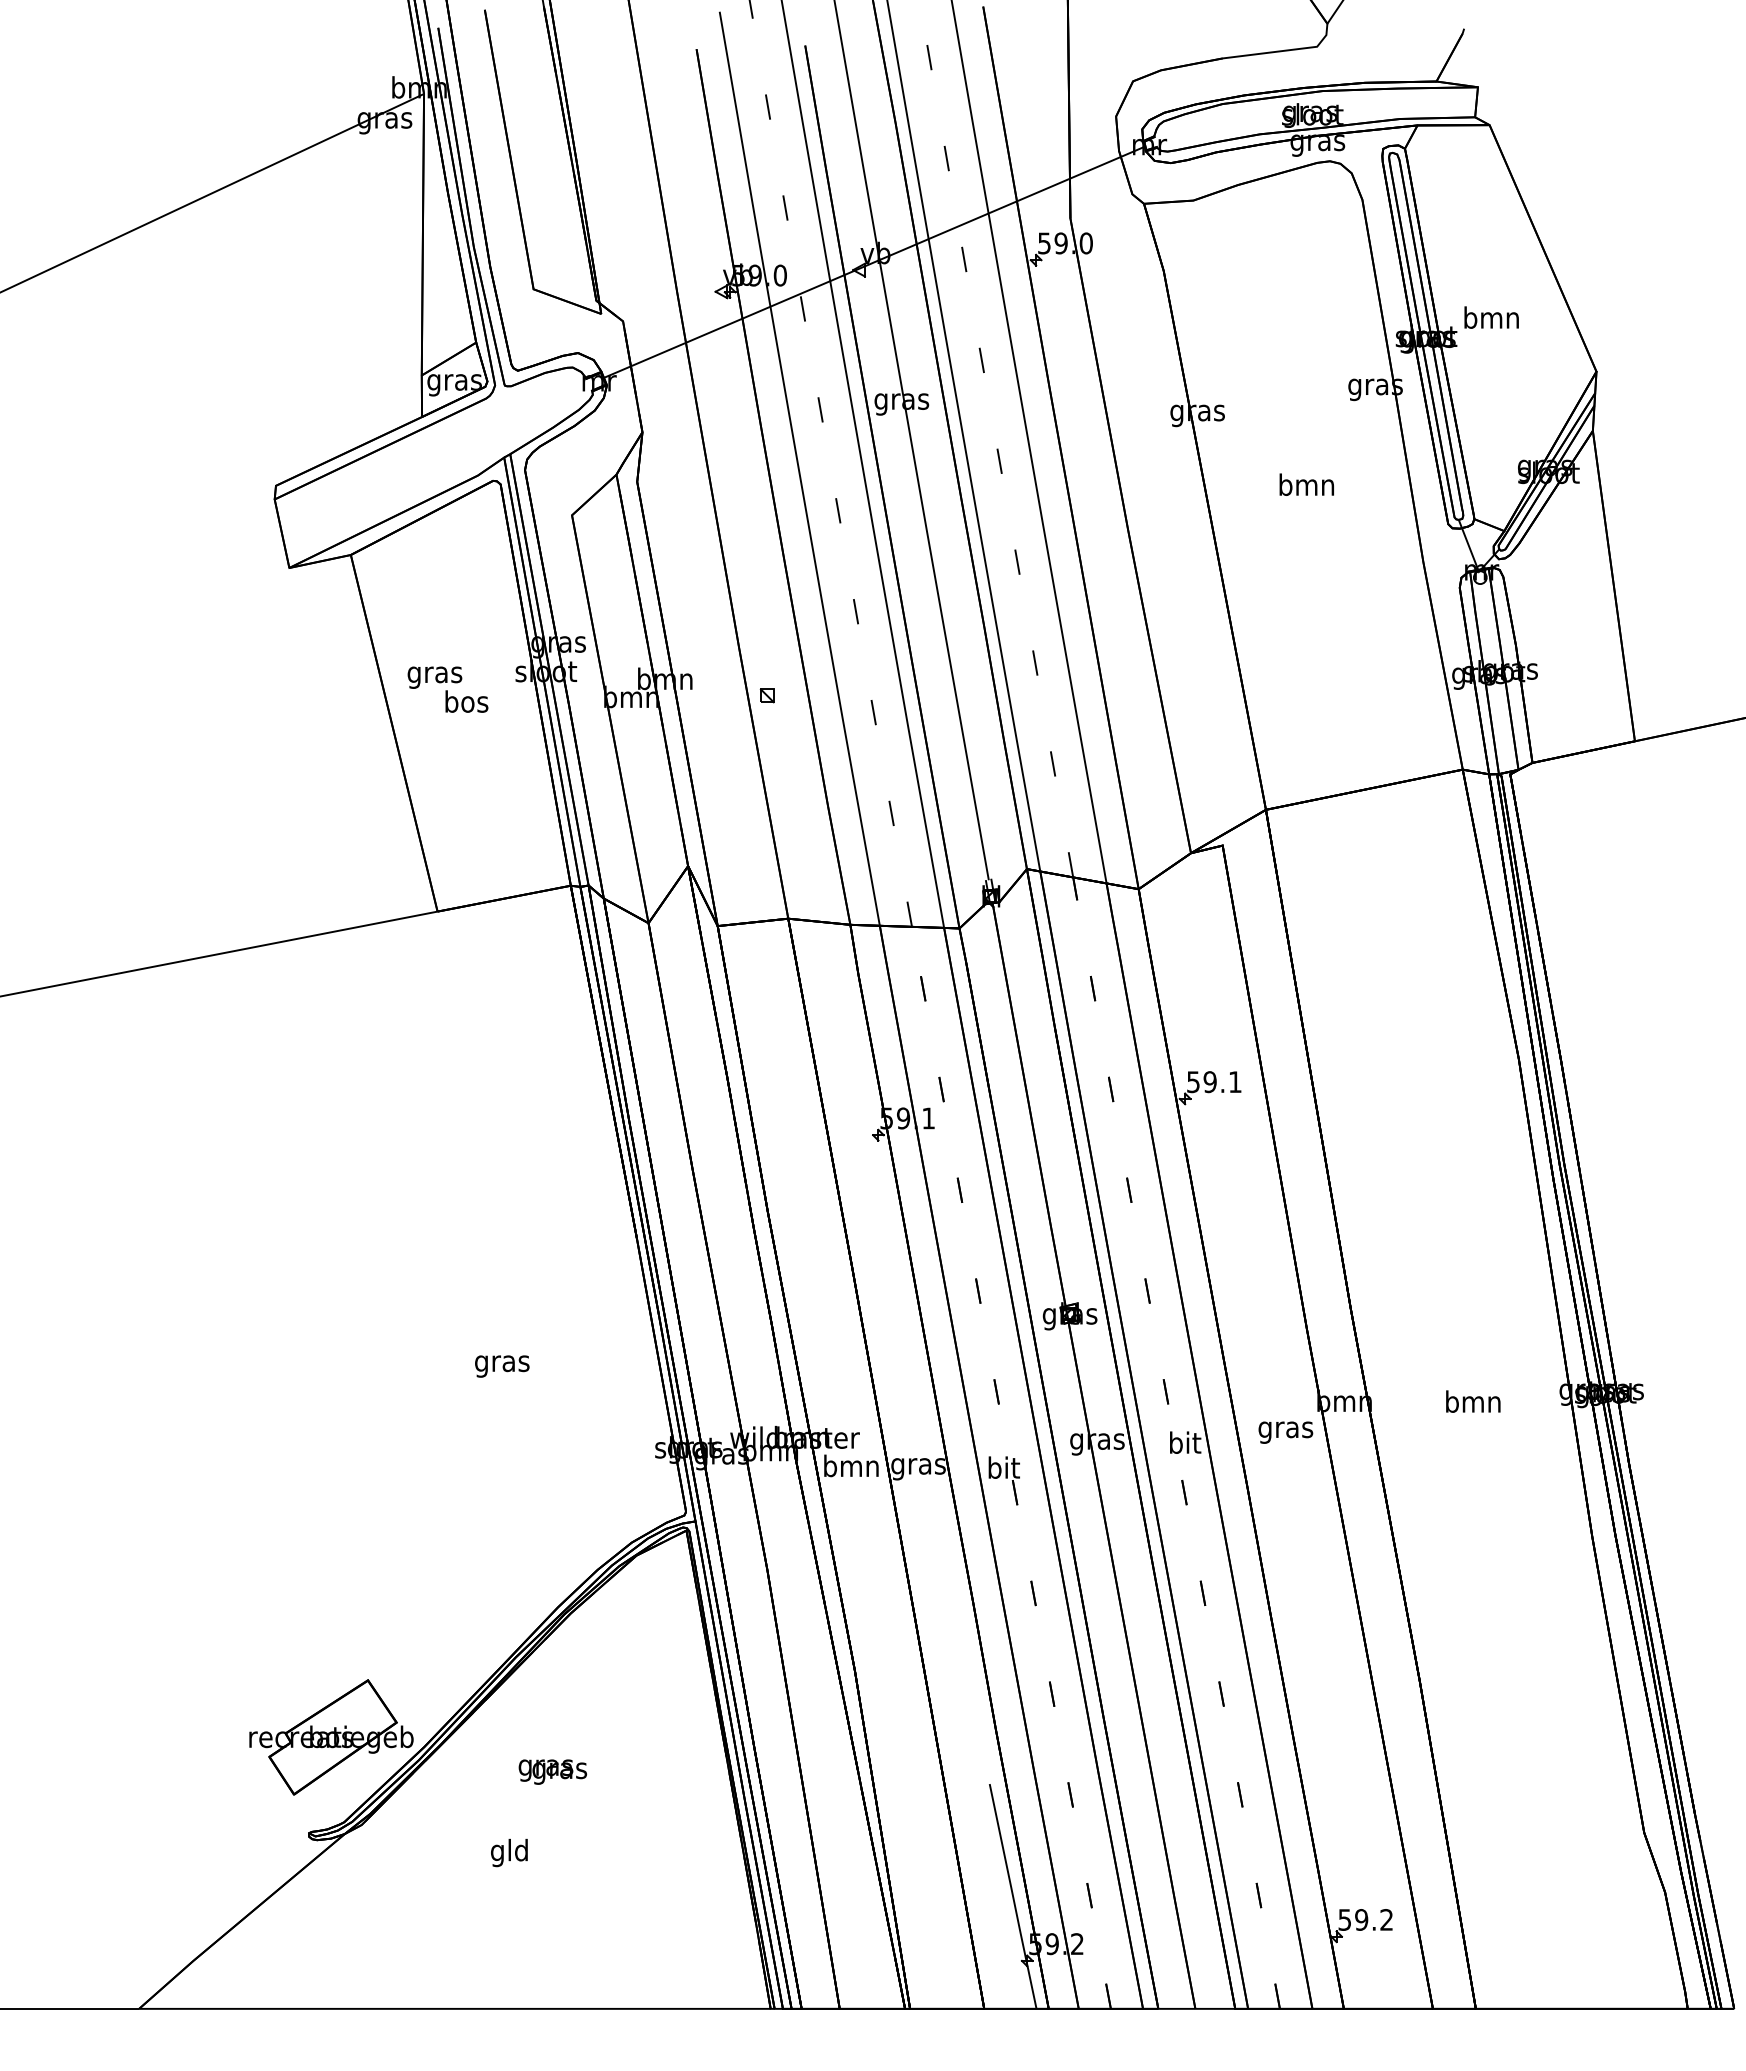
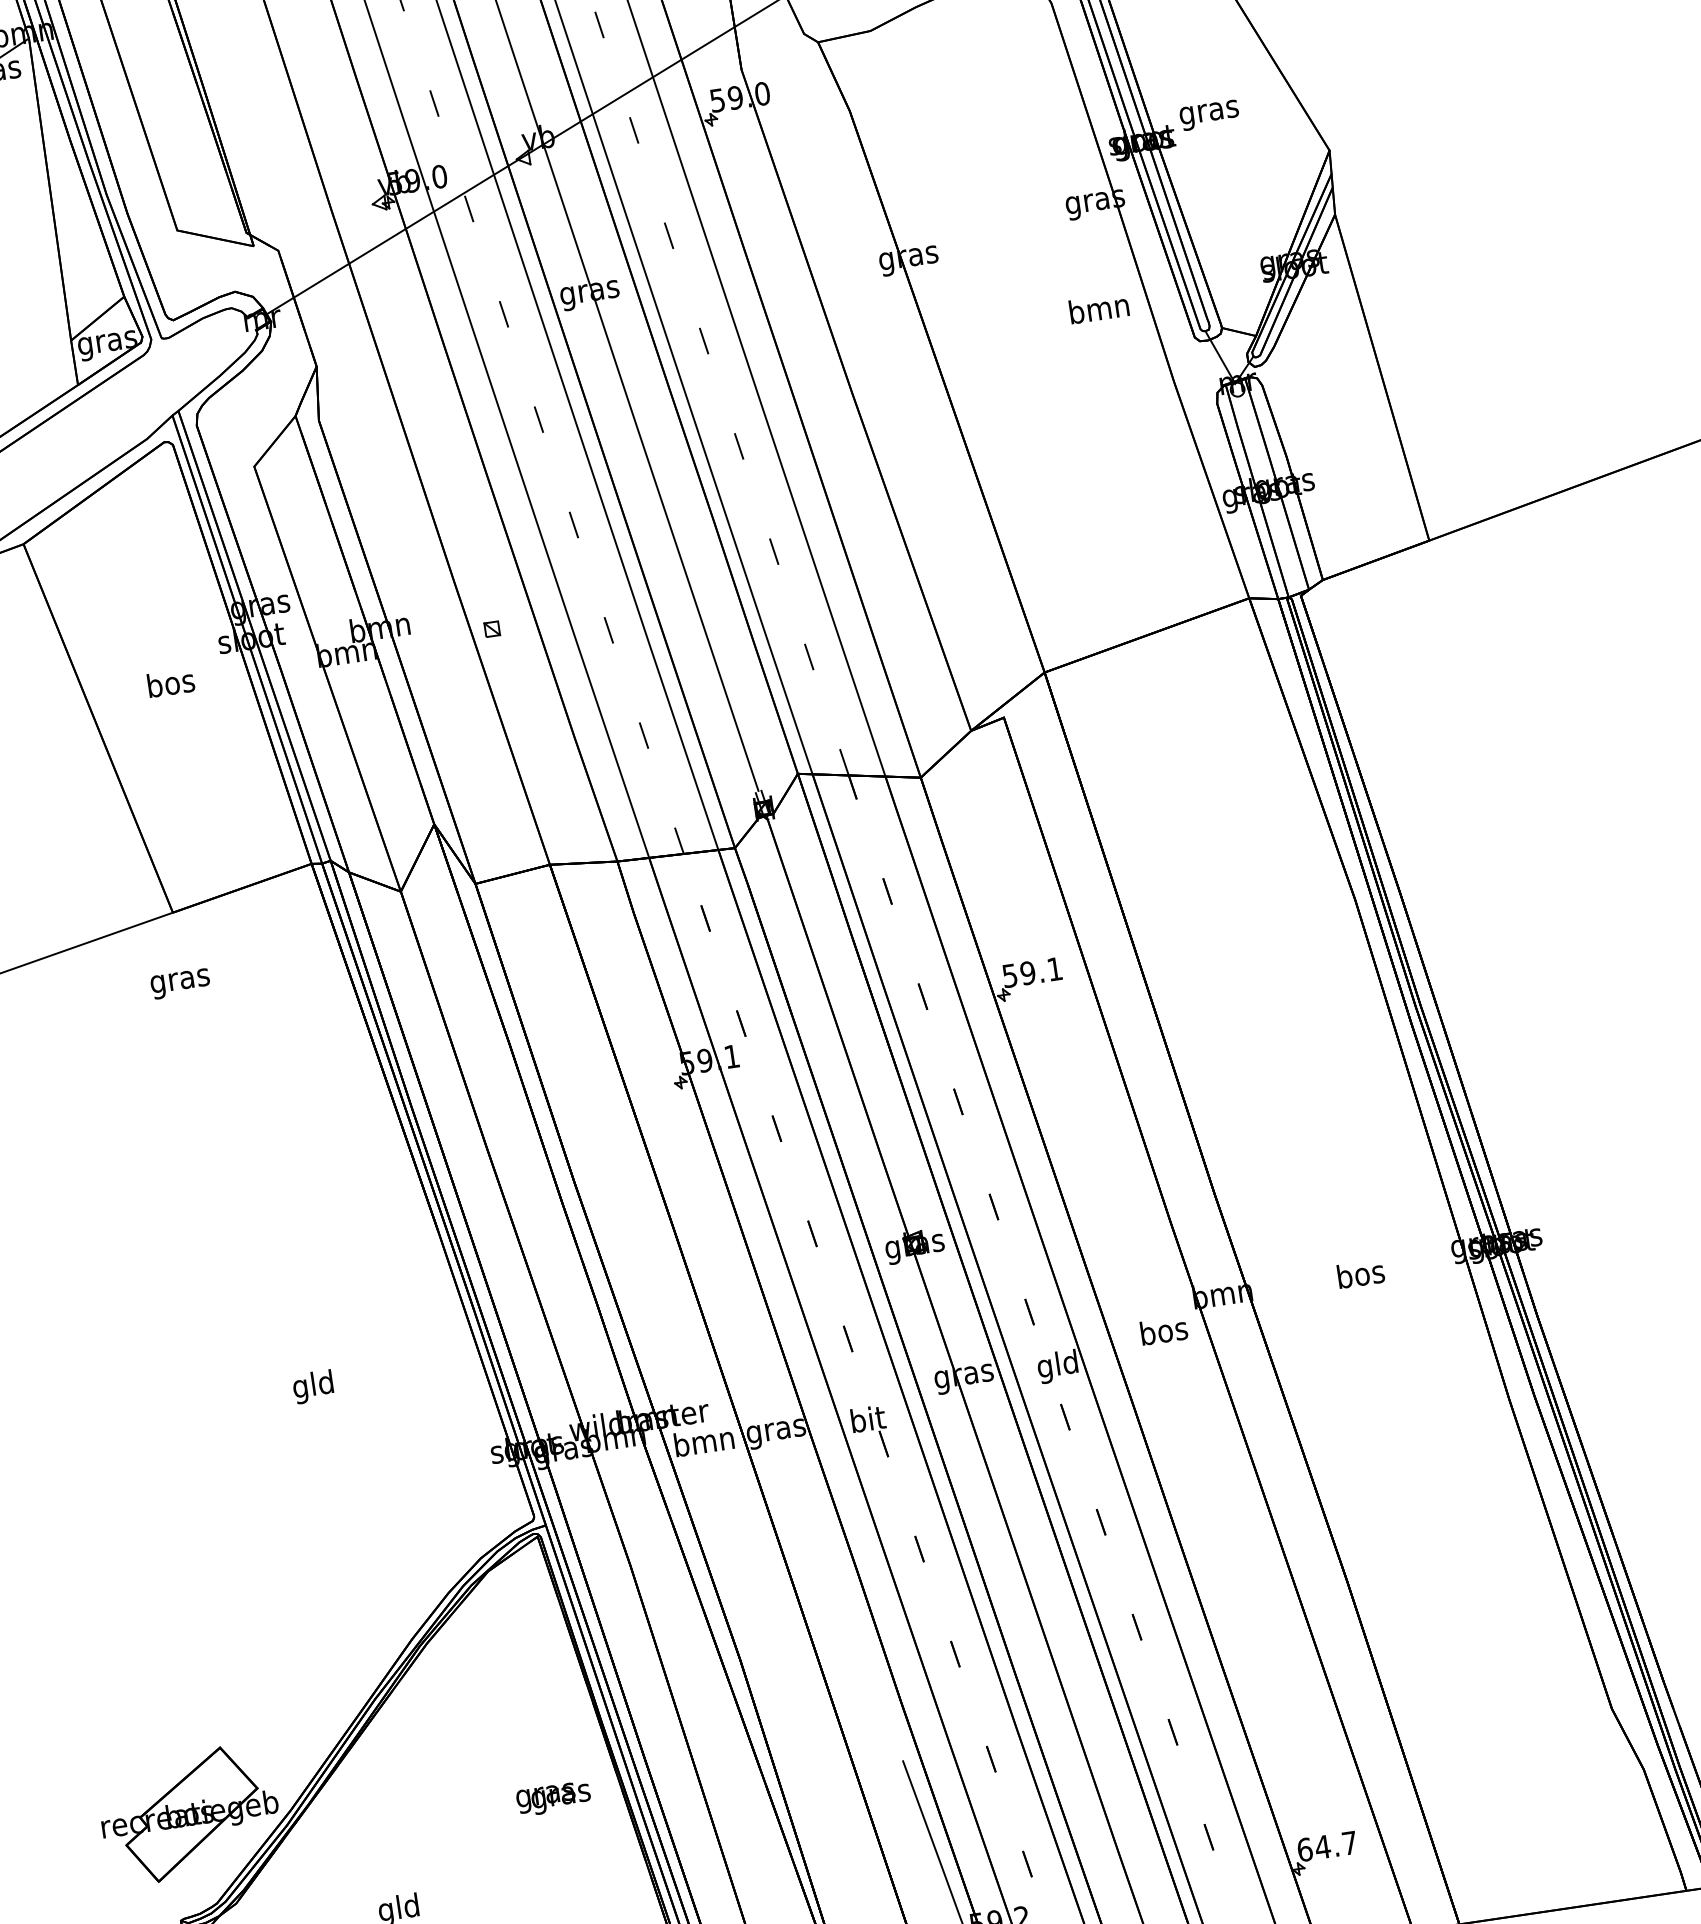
text: (1491, 320) -> (1208, 112), bmn -> gras
text: (1306, 484) -> (1098, 308), moved
text: (434, 677) -> (180, 983), moved
text: (502, 1363) -> (314, 1386), gras -> gld
text: (1473, 1401) -> (1360, 1273), bmn -> bos
text: (1285, 1429) -> (1163, 1333), gras -> bos
text: (1183, 1445) -> (1056, 1366), bit -> gld
text: (552, 1771) -> (553, 1798), moved
text: (1365, 1919) -> (1326, 1846), 59.2 -> 64.7

